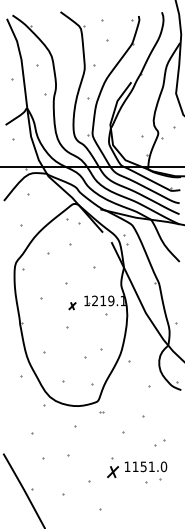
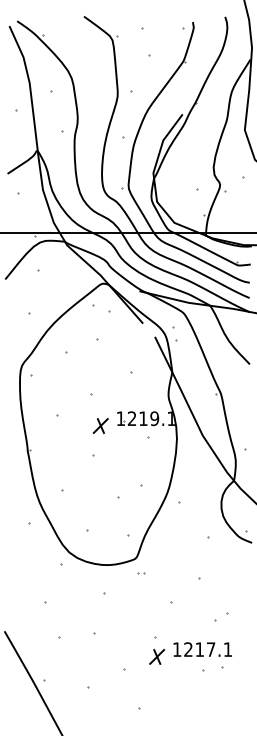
part: (72, 305) -> (100, 425), size x1.67
text: (149, 466) -> (208, 649), 1151.0 -> 1217.1

